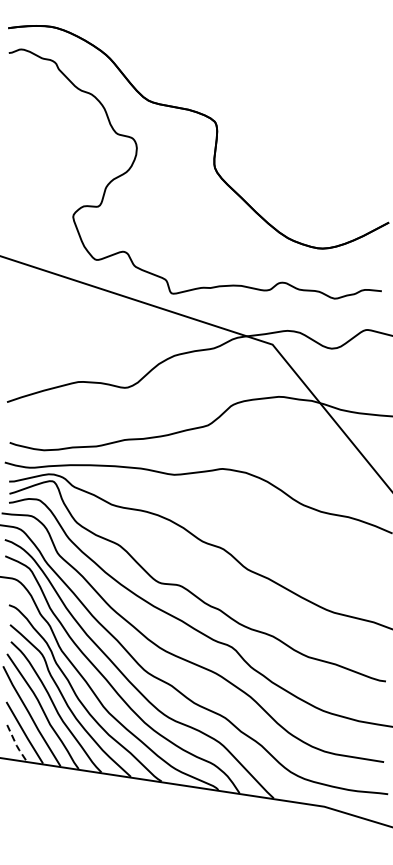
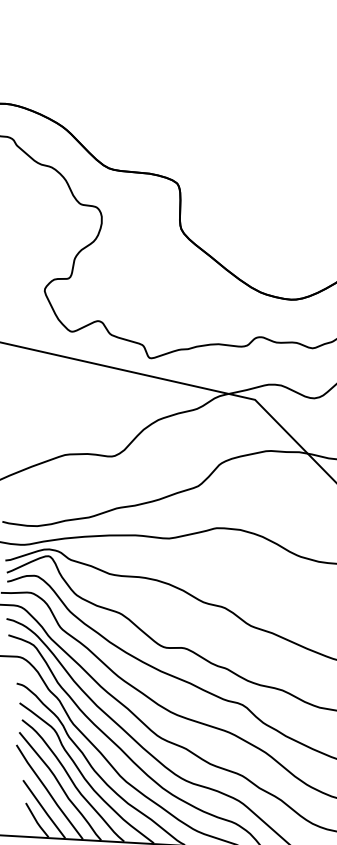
line: (16, 745) -> (37, 822), dashed -> solid

